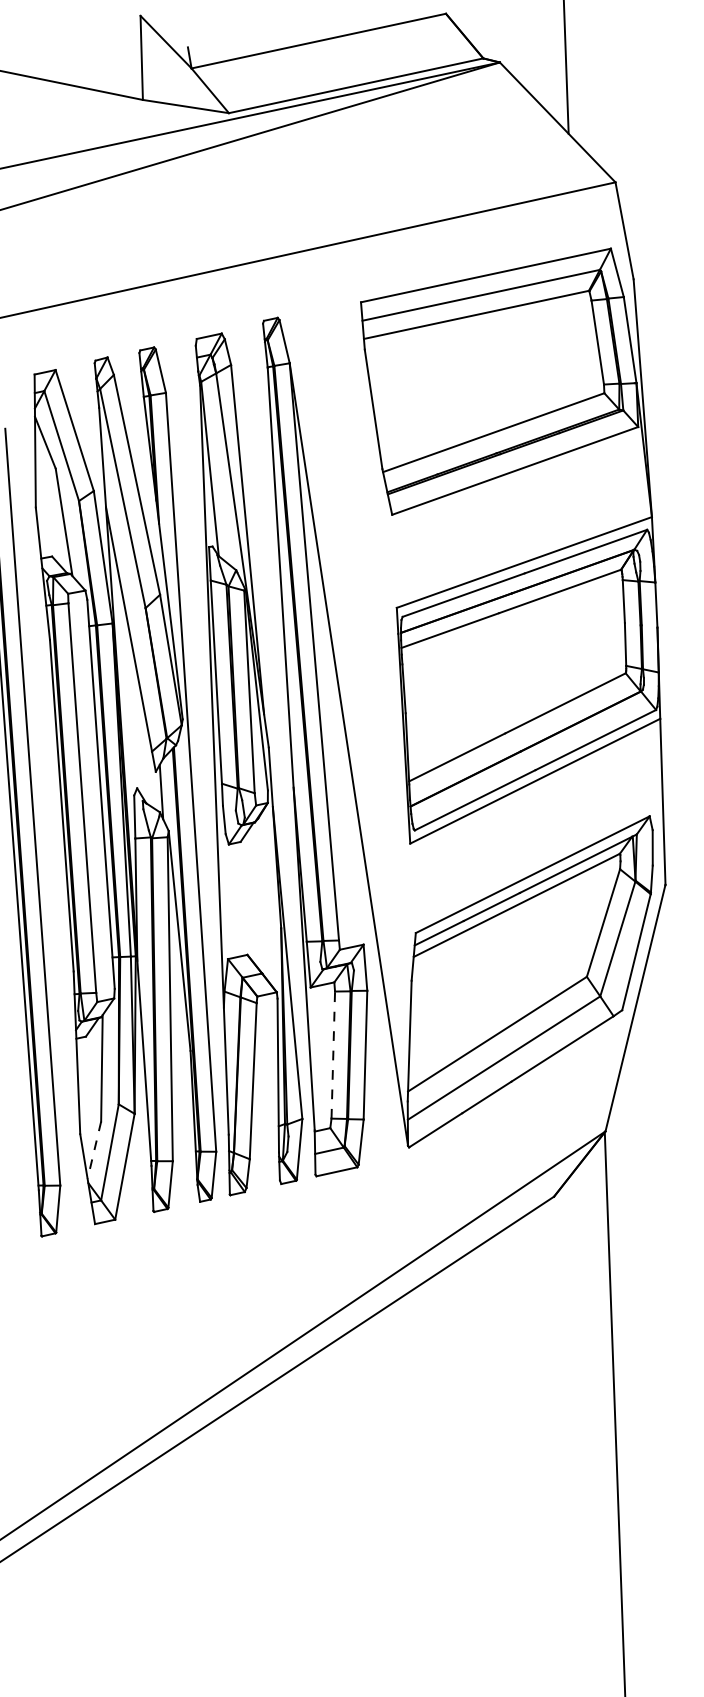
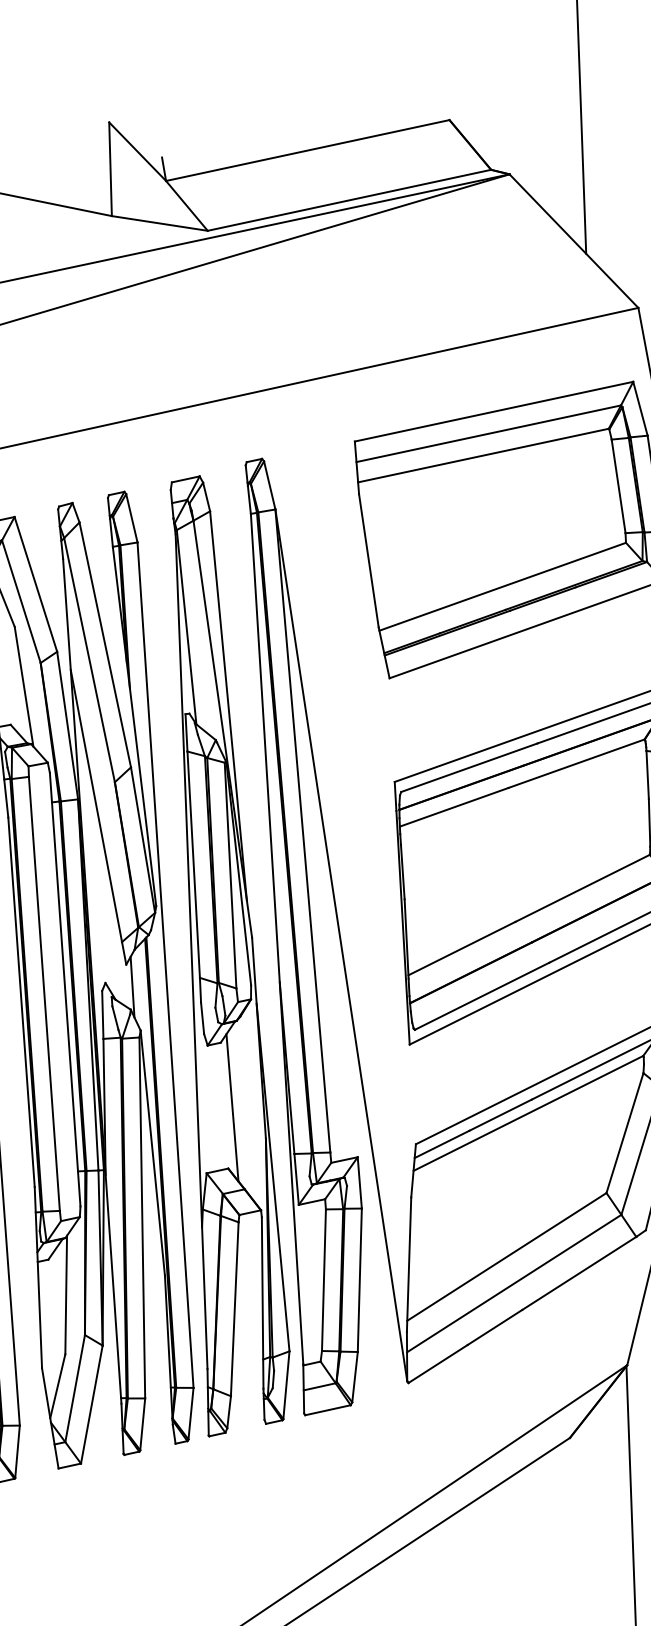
line: (250, 900) -> (231, 1107), added
line: (333, 1055) -> (324, 1280), dashed -> solid
line: (94, 1150) -> (57, 1386), dashed -> solid

